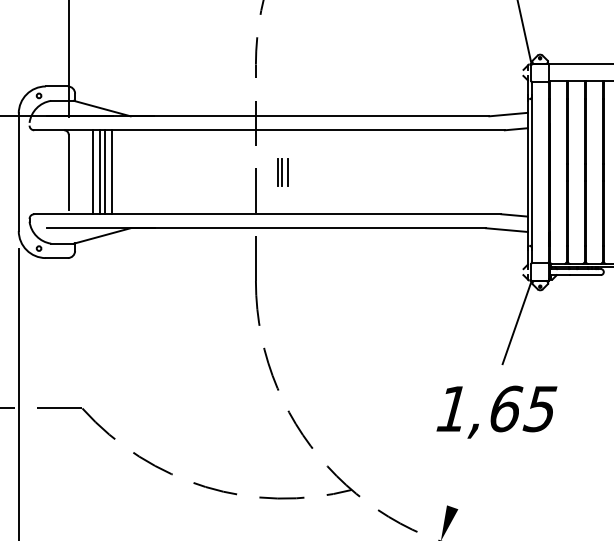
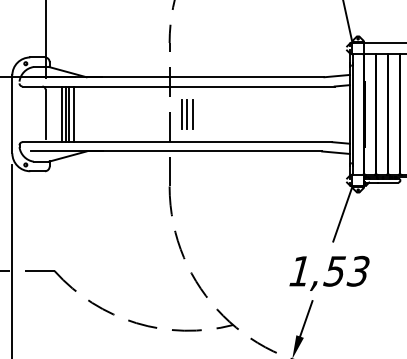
part: (282, 172) -> (187, 114), size x1.67
text: (522, 407) -> (346, 270), 1,65 -> 1,53
line: (462, 480) -> (306, 318), added

